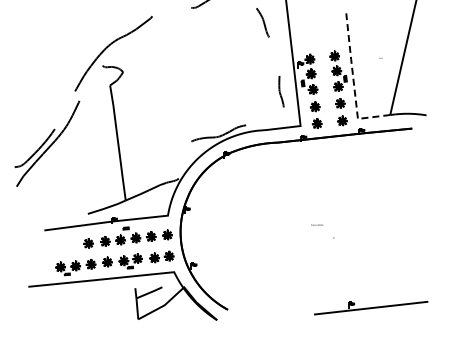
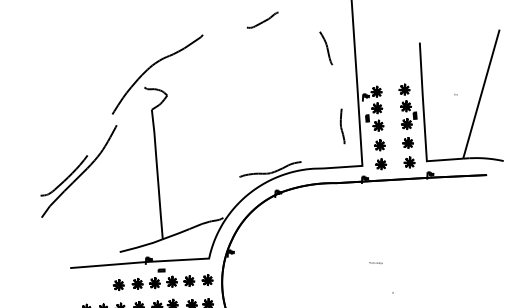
line: (353, 81) -> (424, 119), dashed -> solid
text: (317, 224) -> (376, 262), moved

